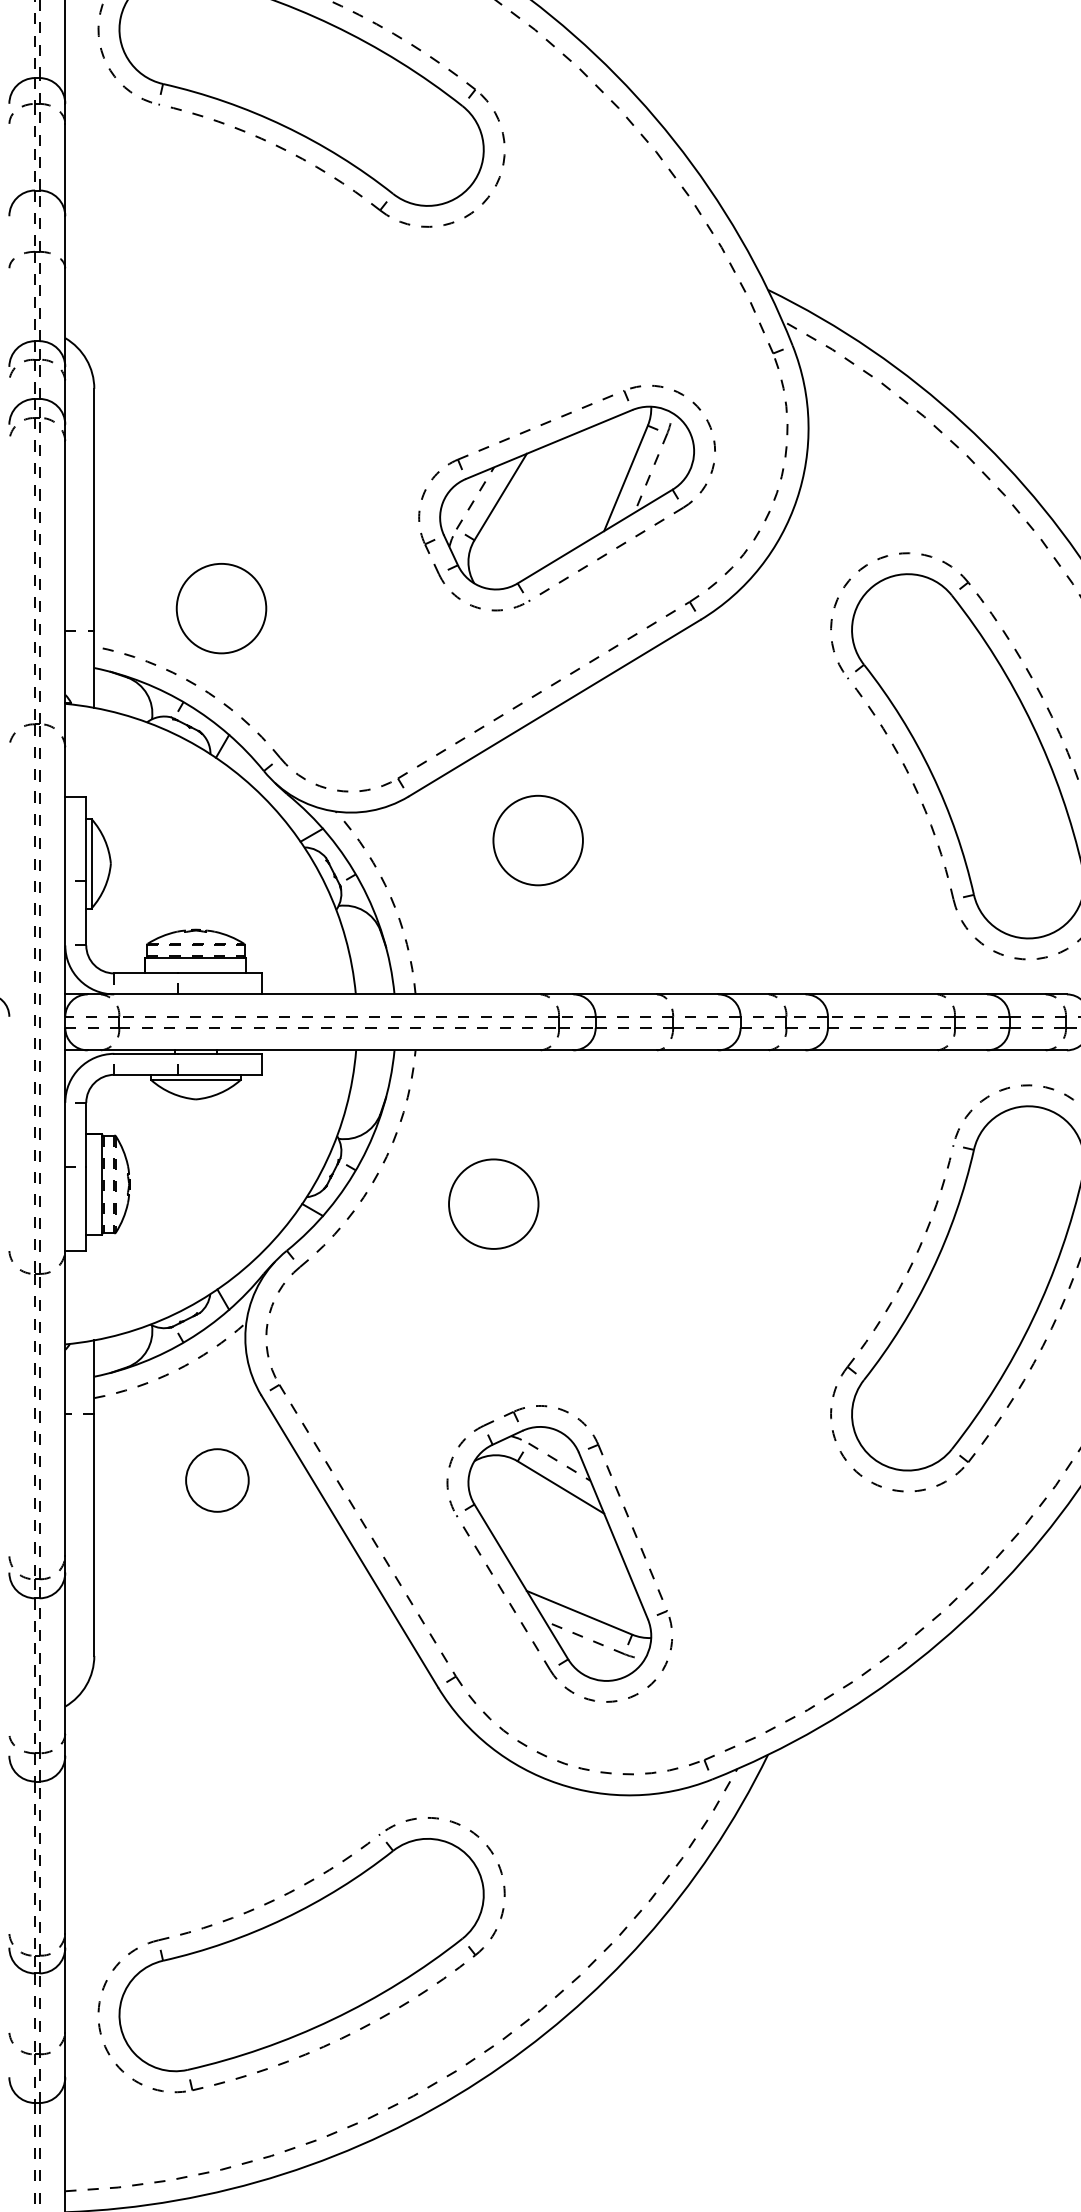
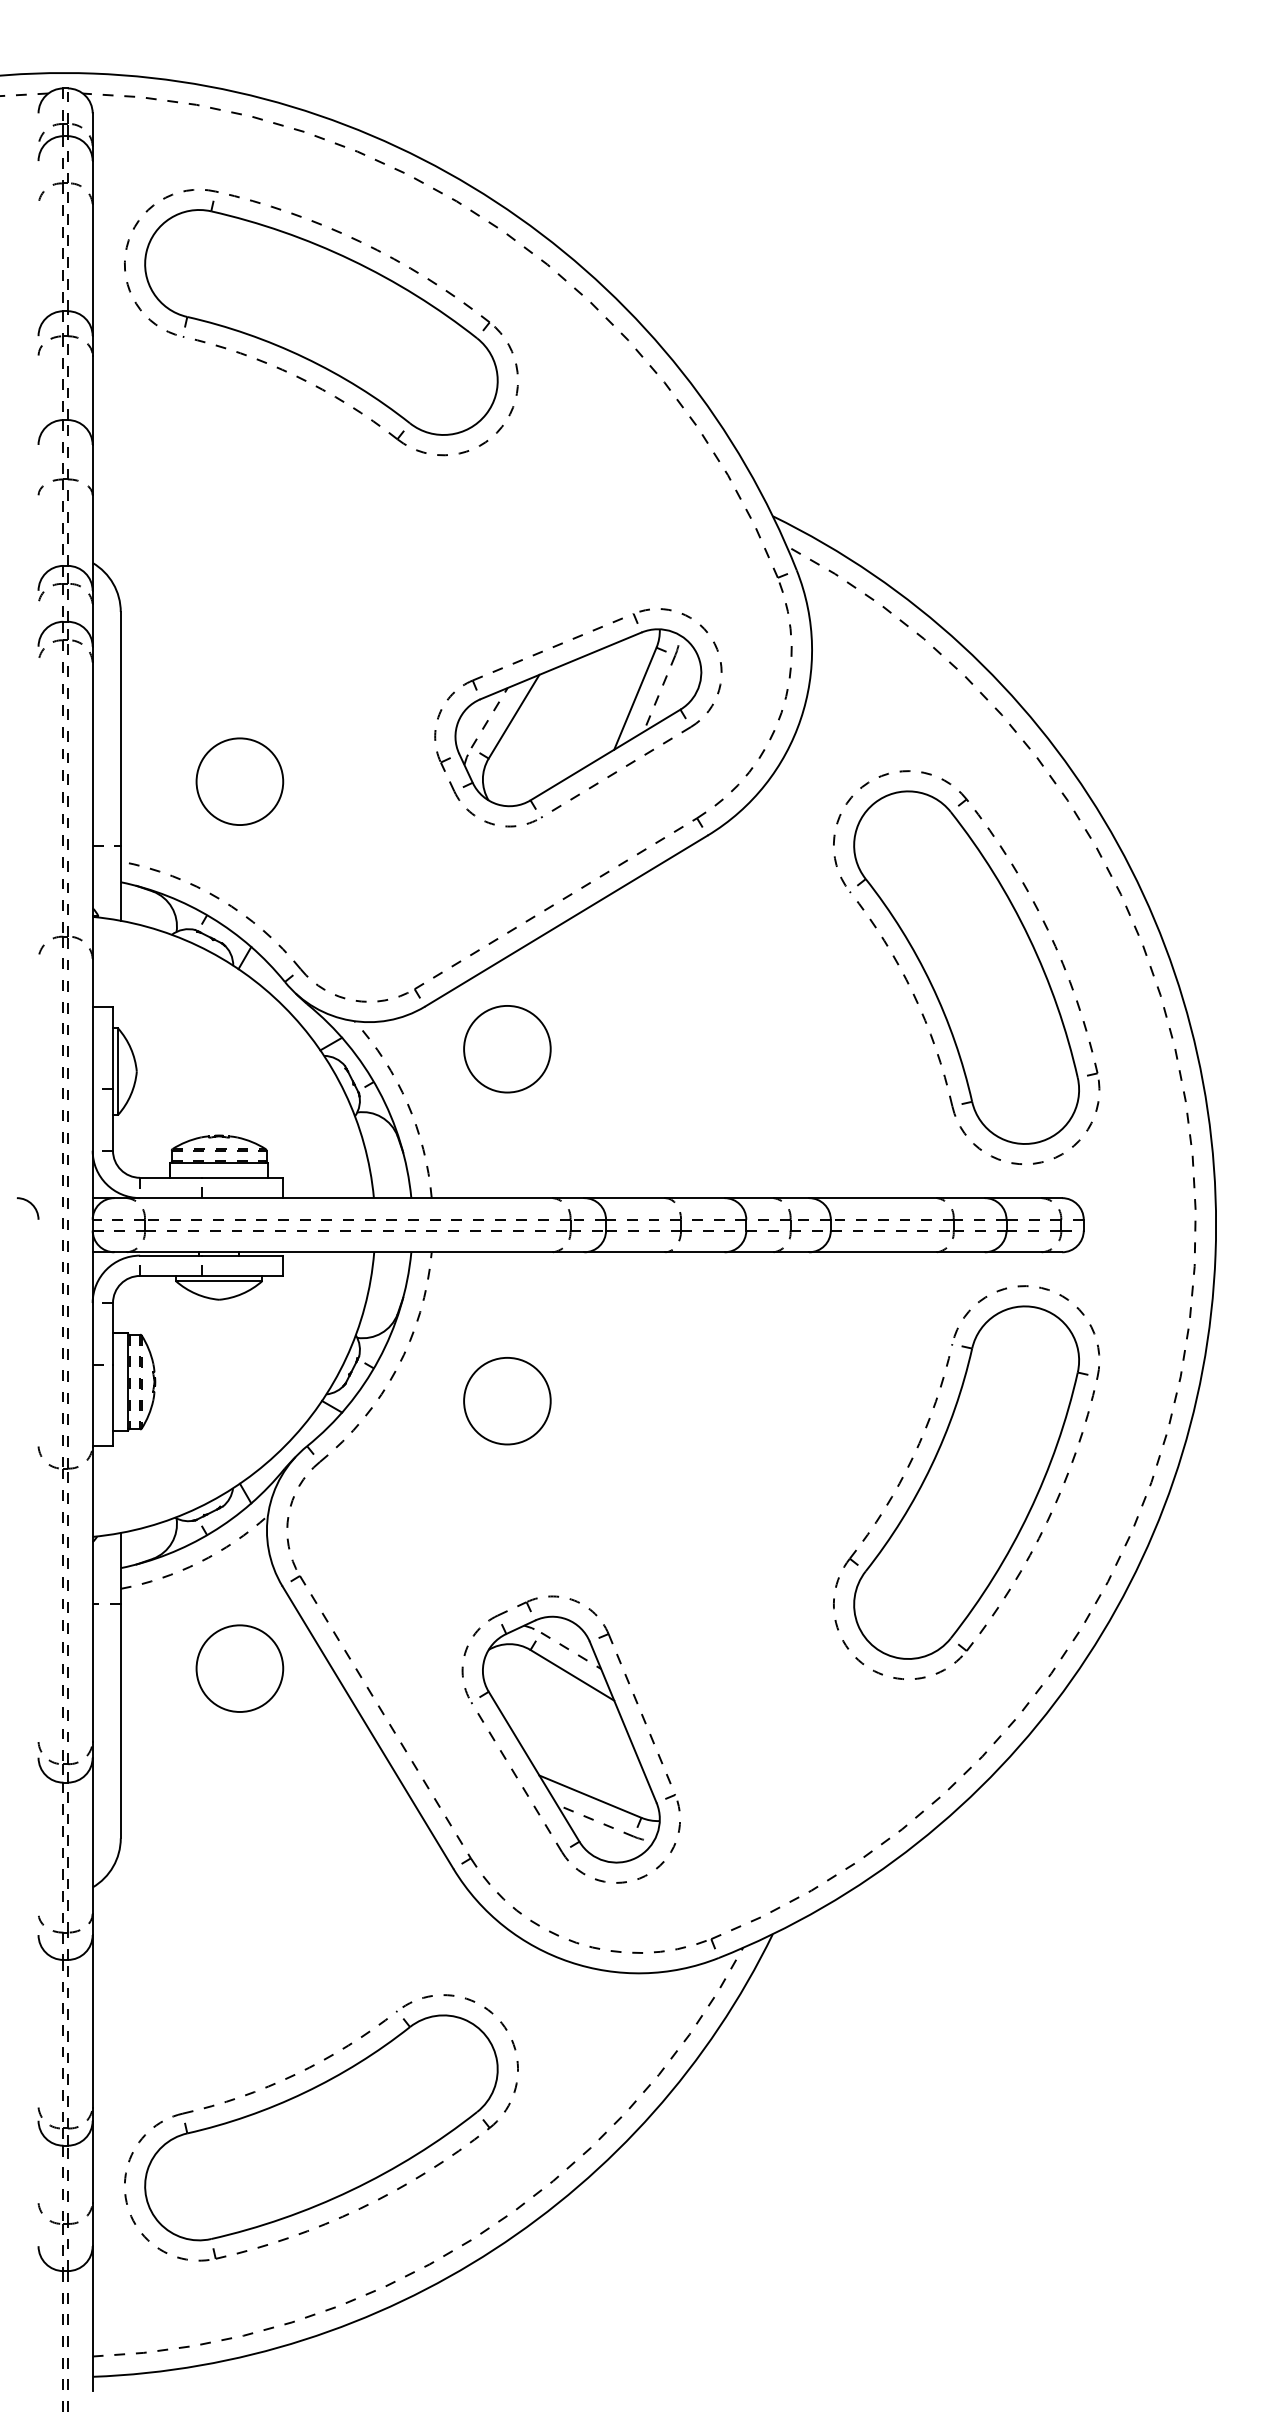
circle: (221, 608) -> (239, 781), moved
circle: (538, 840) -> (507, 1049), moved
circle: (216, 1480) -> (239, 1668), size x1.43

